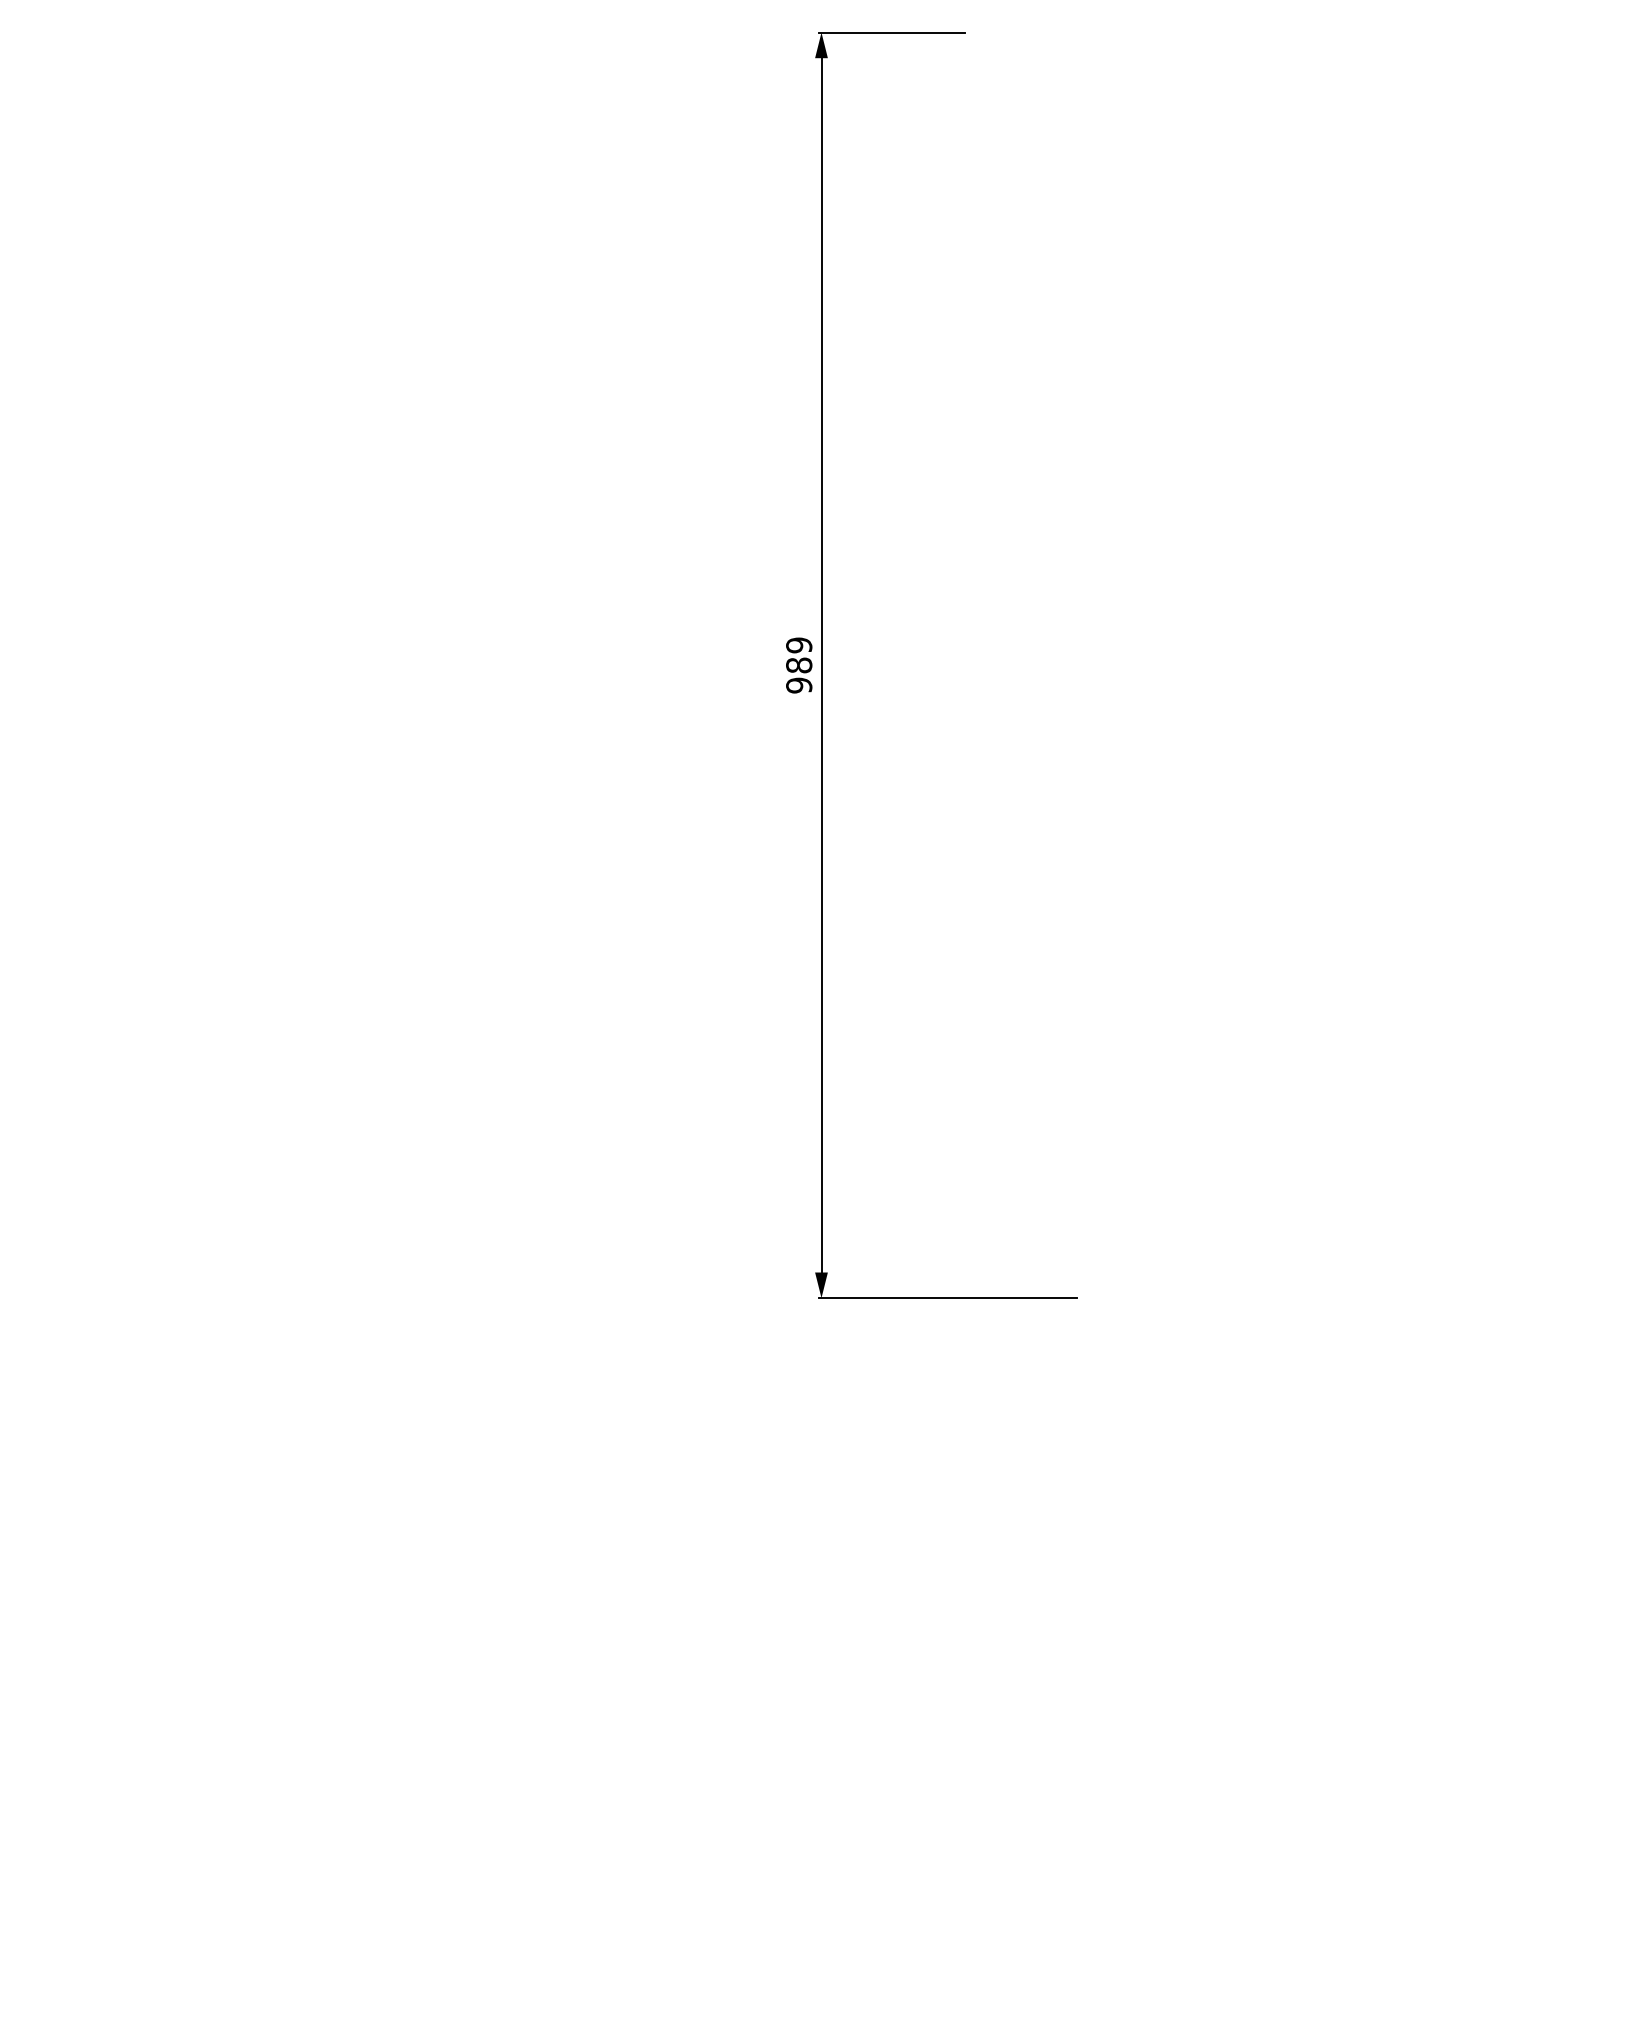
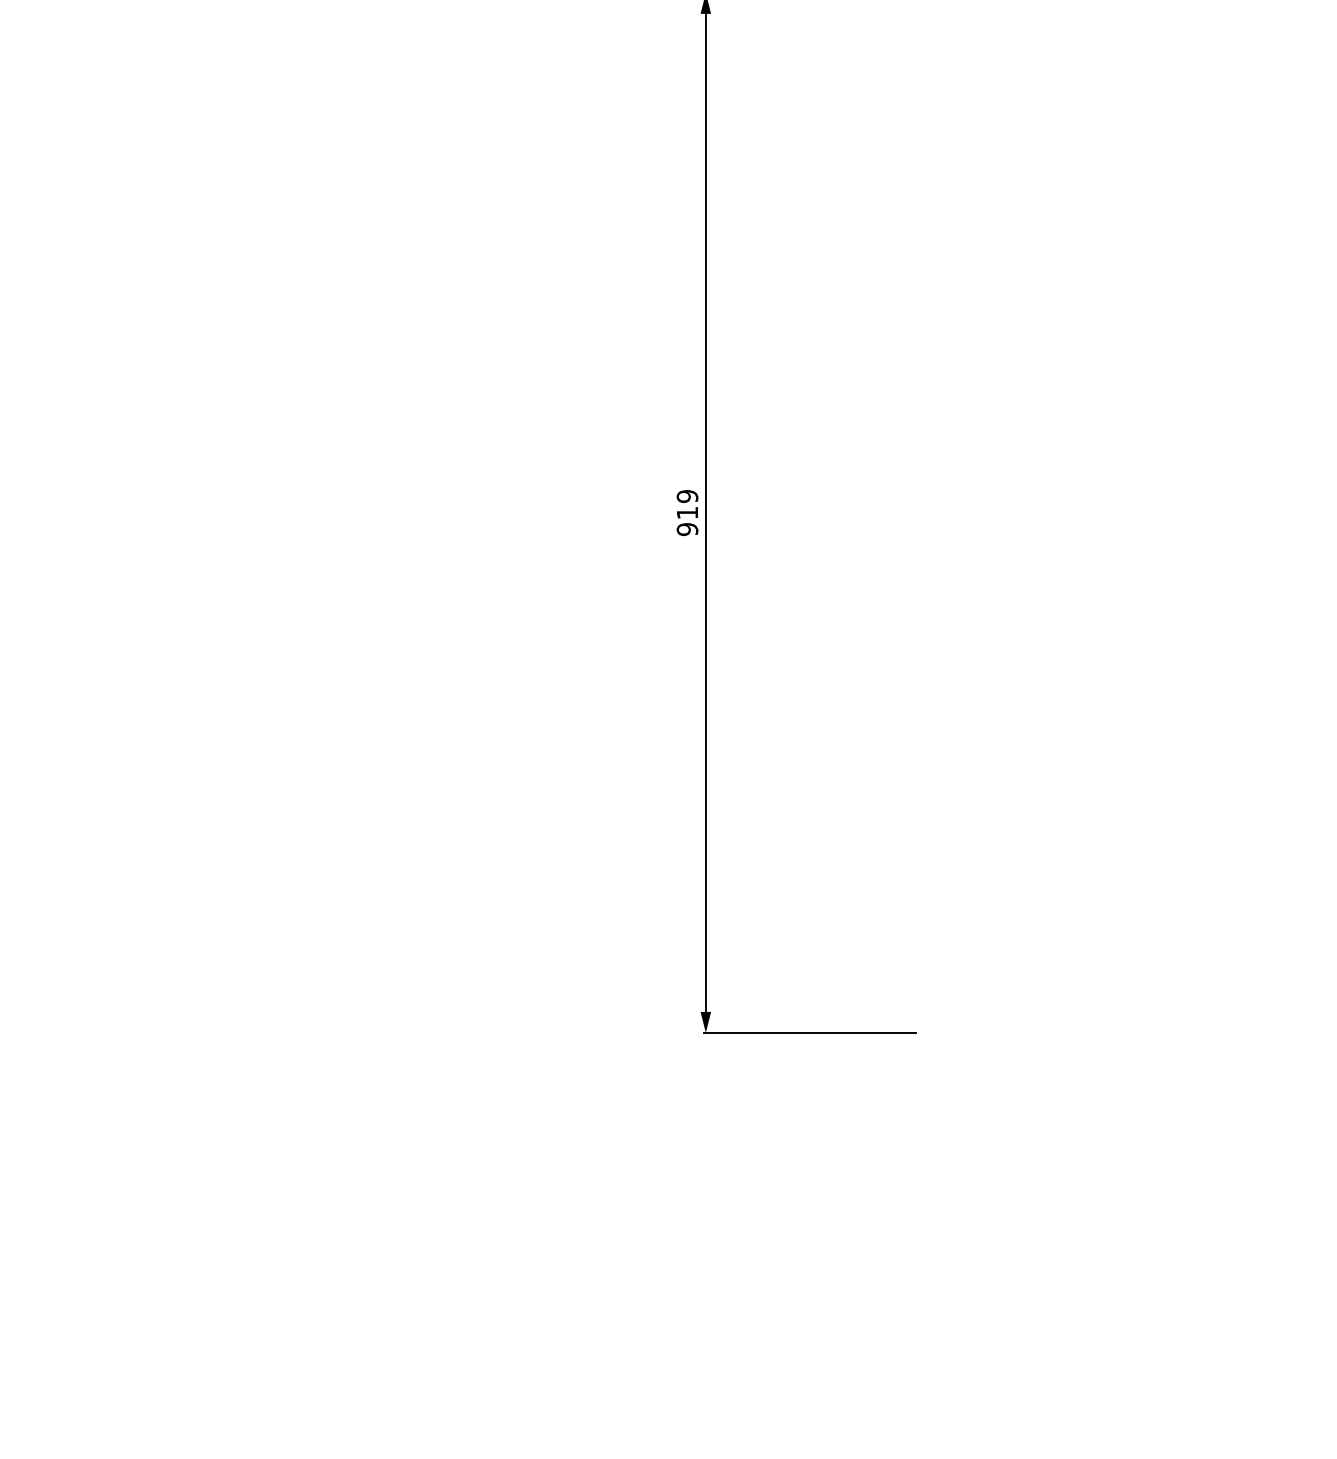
text: (799, 665) -> (687, 513), 989 -> 919

